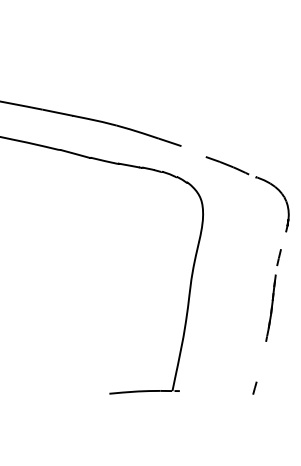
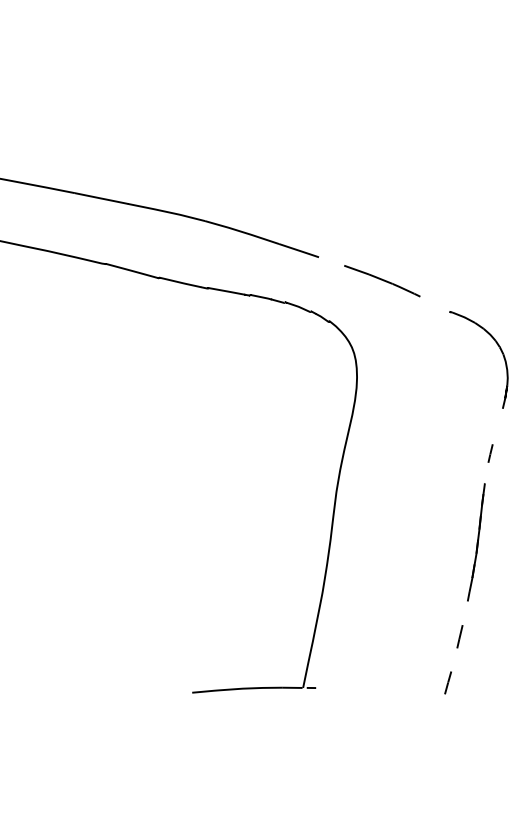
line: (227, 165) -> (382, 280), moved
part: (278, 257) -> (489, 453), size x0.62
line: (261, 361) -> (459, 635), added

